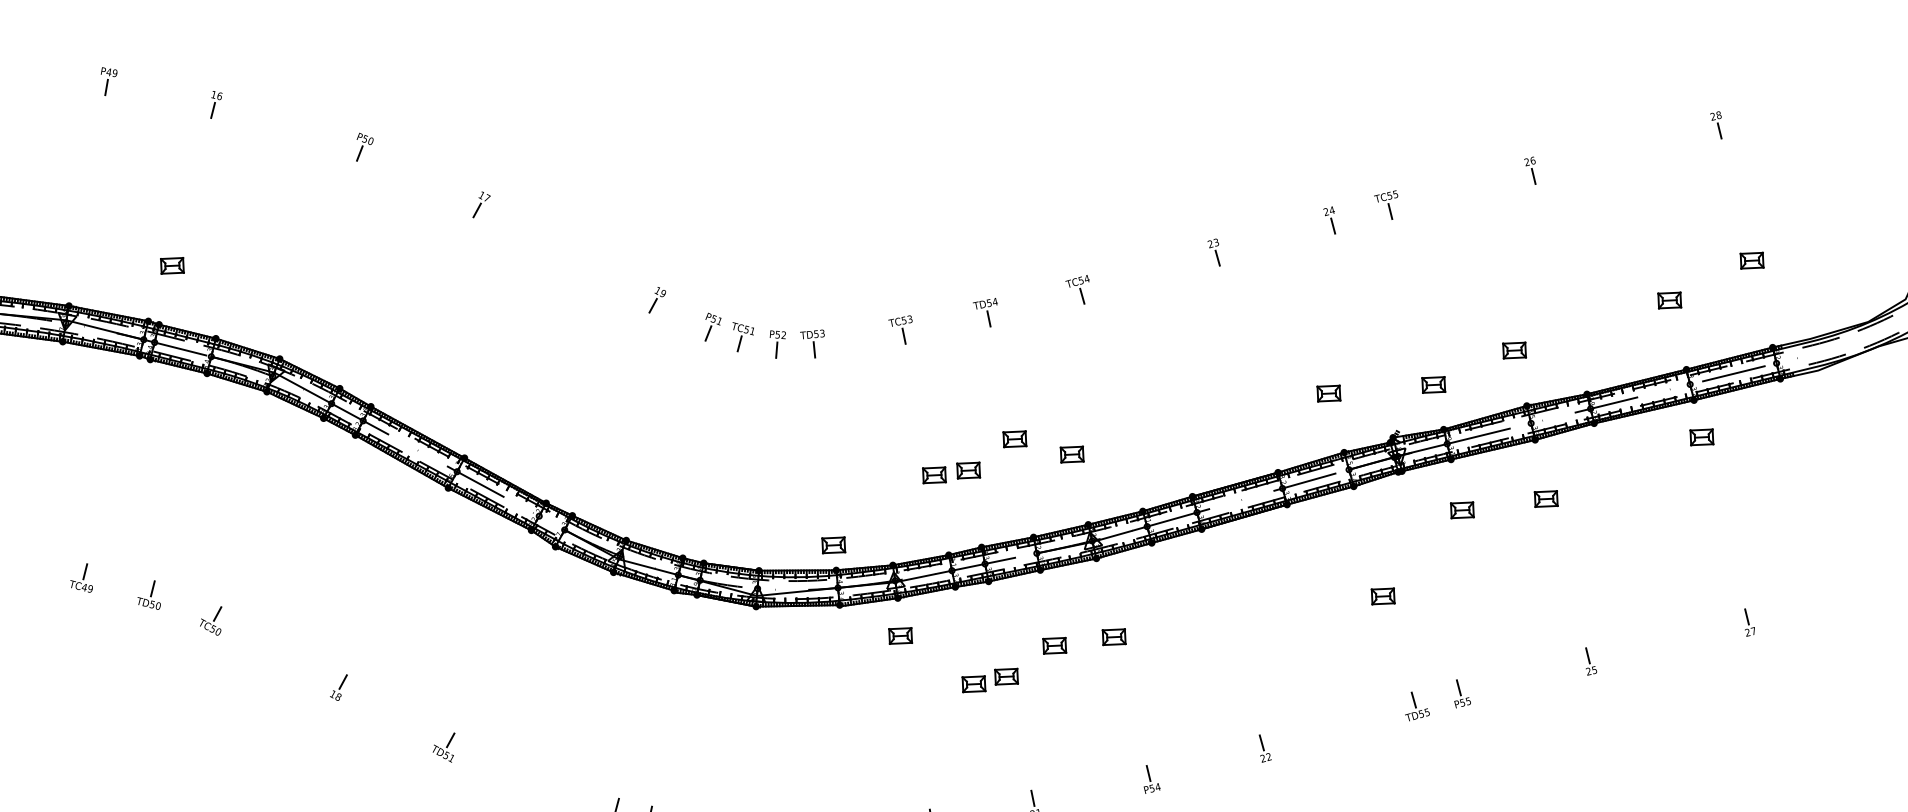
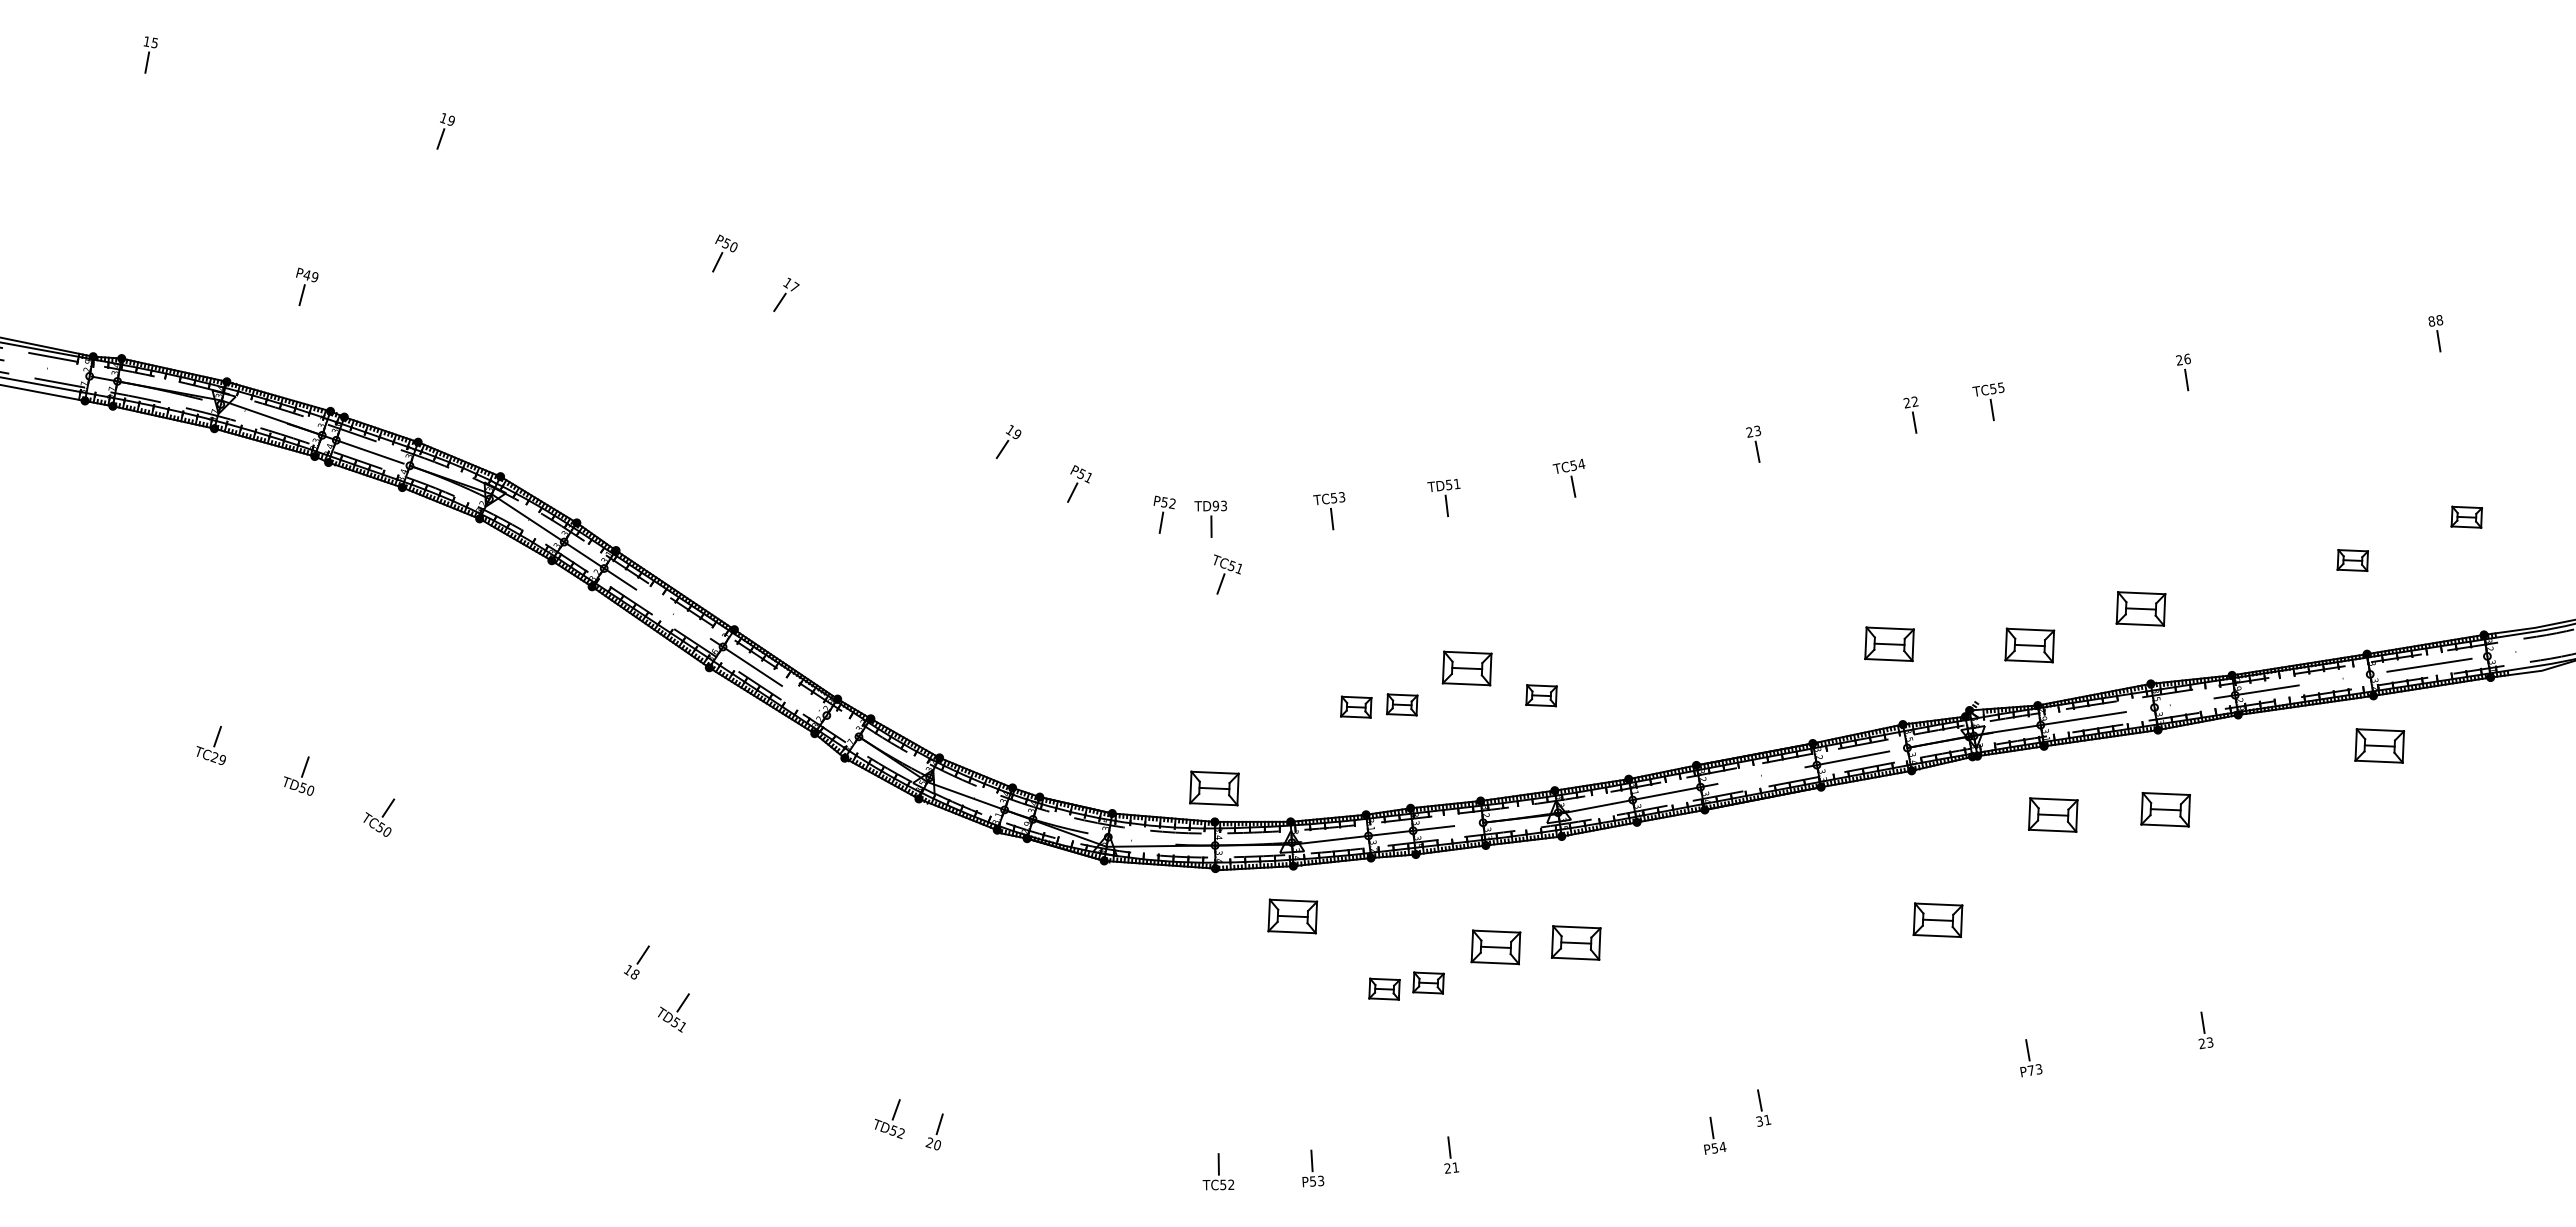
part: (110, 80) -> (307, 286), moved
text: (219, 95) -> (451, 120), 16 -> 19
text: (1712, 116) -> (2431, 321), 28 -> 88
part: (364, 146) -> (724, 253), moved
text: (1331, 210) -> (1914, 401), 24 -> 22
part: (172, 265) -> (368, 340), removed
text: (995, 301) -> (1457, 483), TD54 -> TD51
text: (816, 333) -> (1215, 505), TD53 -> TD93
part: (743, 336) -> (1227, 574), moved
part: (1514, 350) -> (2140, 608), size x1.6
part: (1433, 384) -> (2029, 644), size x1.6
part: (1328, 393) -> (1889, 644), size x1.6
part: (1701, 437) -> (2379, 745), size x1.6
part: (1015, 439) -> (1467, 668), size x1.6
part: (1545, 498) -> (2165, 809), size x1.6
part: (1461, 509) -> (2052, 814), size x1.6
part: (833, 545) -> (1214, 788), size x1.6
text: (84, 587) -> (214, 757), TC49 -> TC29
part: (1382, 595) -> (1937, 919), size x1.6
part: (1748, 621) -> (2420, 996), removed
part: (900, 635) -> (1292, 916), size x1.6
part: (1113, 636) -> (1575, 942), size x1.6
part: (1054, 645) -> (1496, 947), size x1.6
text: (1594, 669) -> (2209, 1041), 25 -> 23
part: (338, 688) -> (636, 962), moved
text: (1465, 701) -> (2034, 1069), P55 -> P73
part: (1416, 706) -> (1969, 1069), removed
text: (1265, 757) -> (1762, 1120), 22 -> 31
part: (1151, 778) -> (1715, 1135), moved

